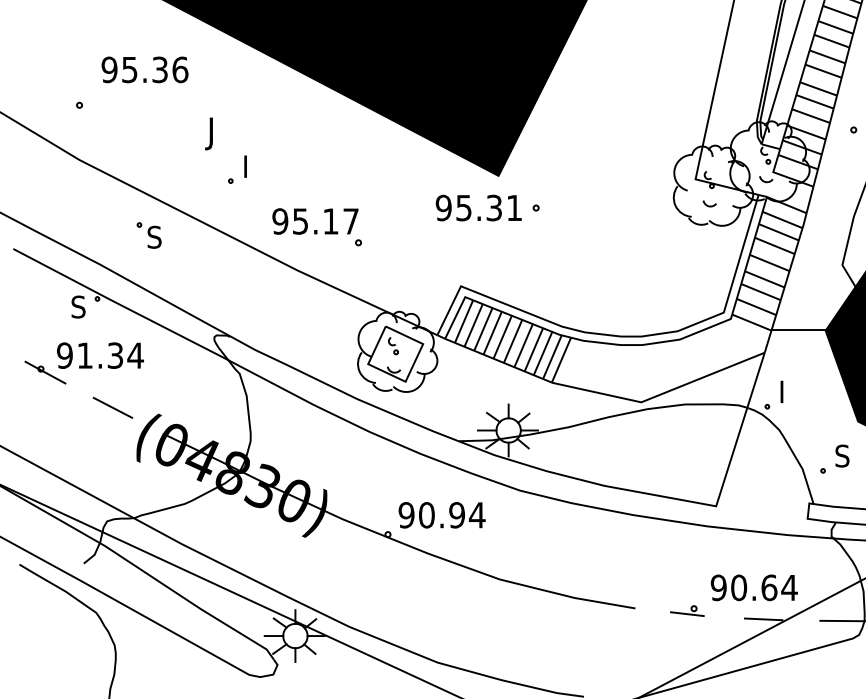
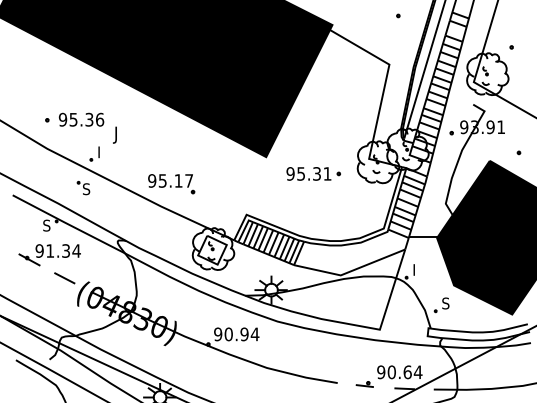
text: (144, 69) -> (81, 119), moved
part: (236, 168) -> (94, 153), moved
part: (487, 207) -> (313, 173), moved

